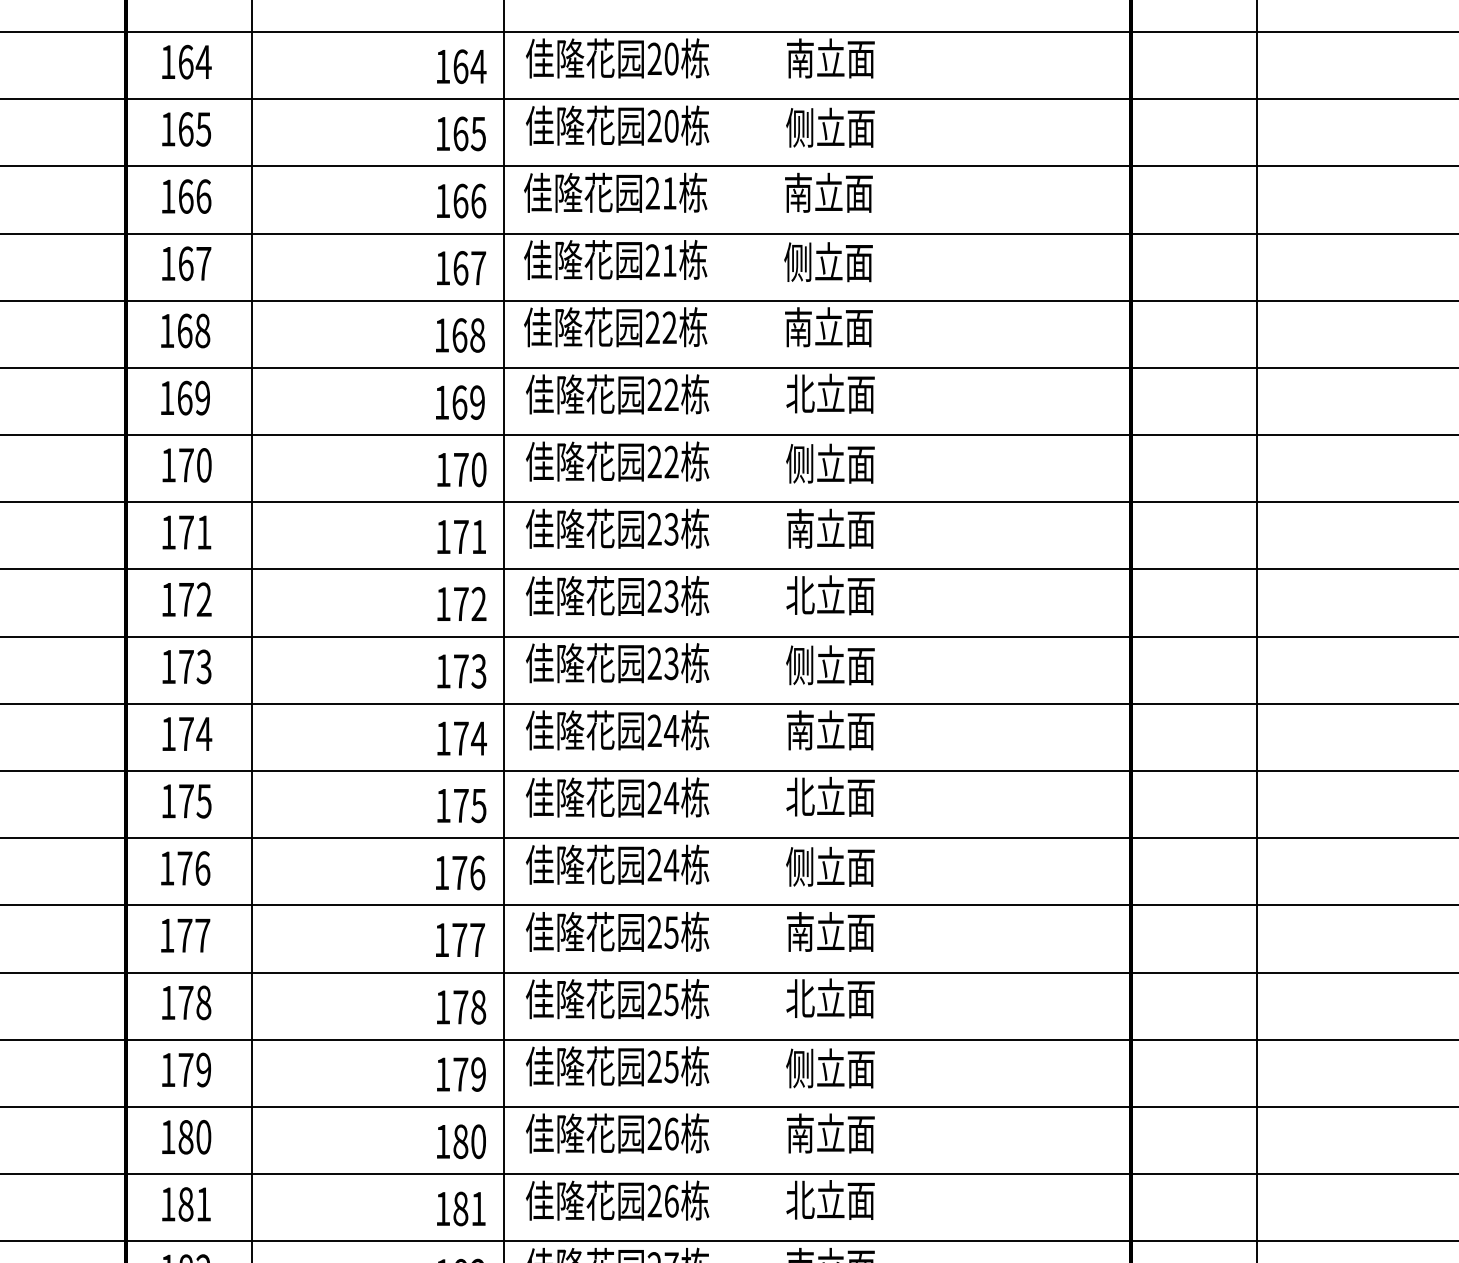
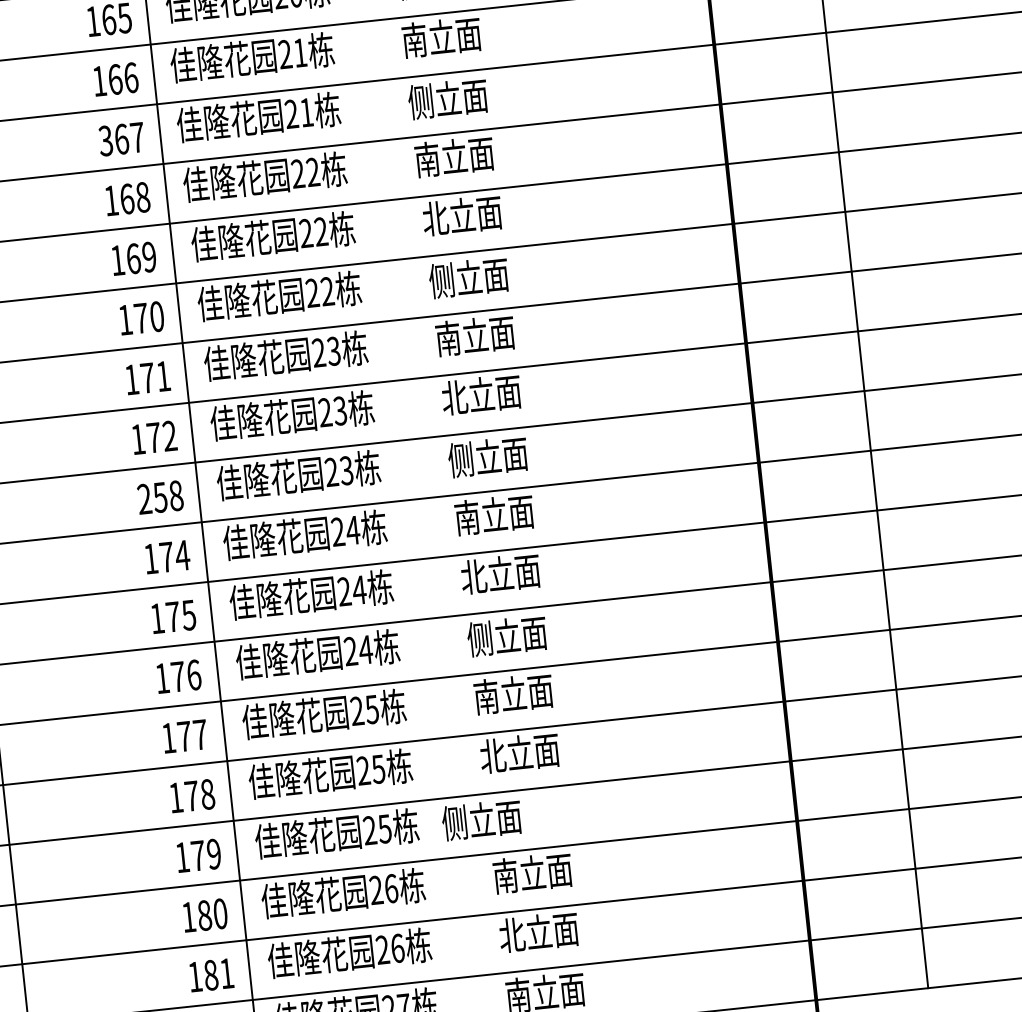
text: (442, 268) -> (105, 141), 167 -> 367
text: (461, 671) -> (160, 497), 173 -> 258
text: (830, 1068) -> (481, 820), moved

